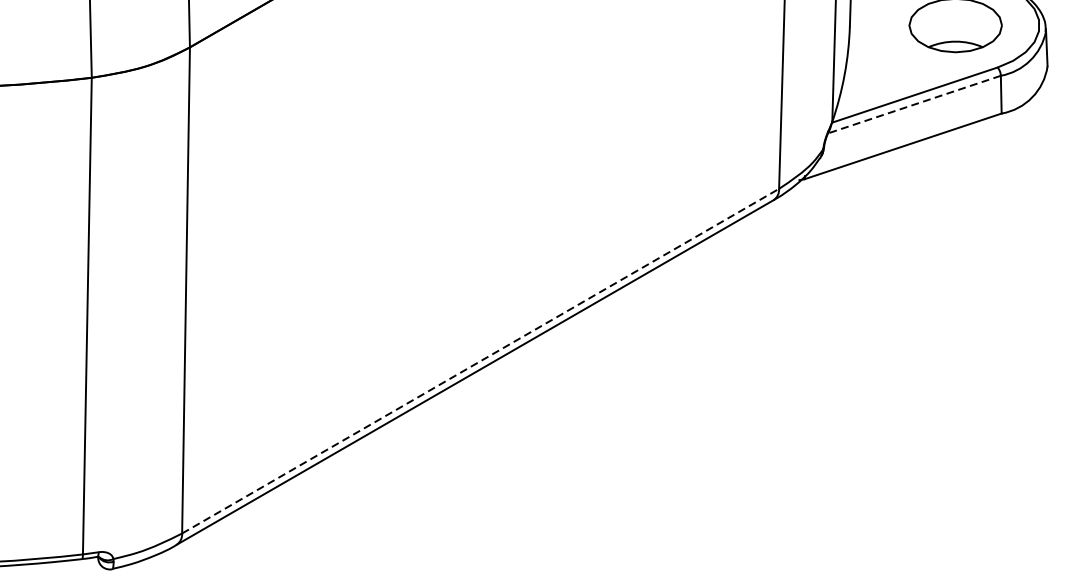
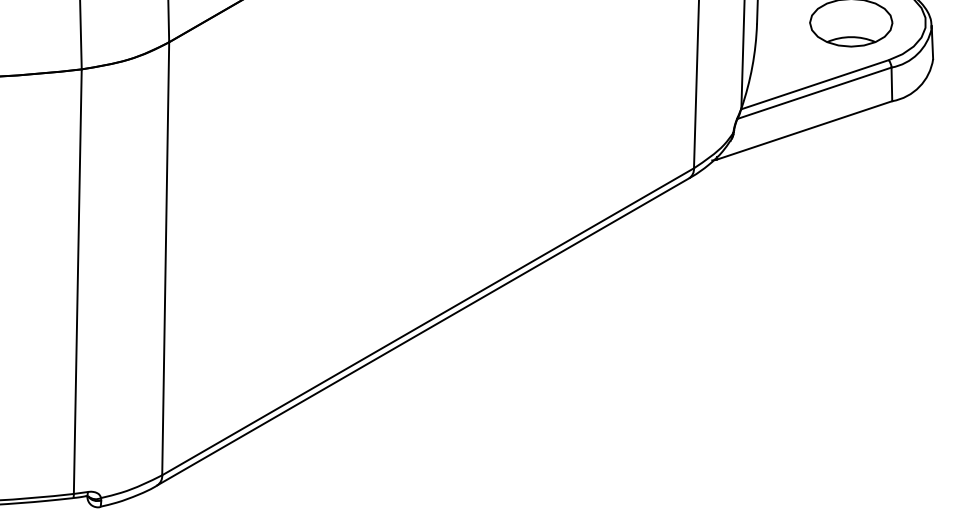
line: (914, 104) -> (814, 93), dashed -> solid
line: (481, 360) -> (428, 321), dashed -> solid

